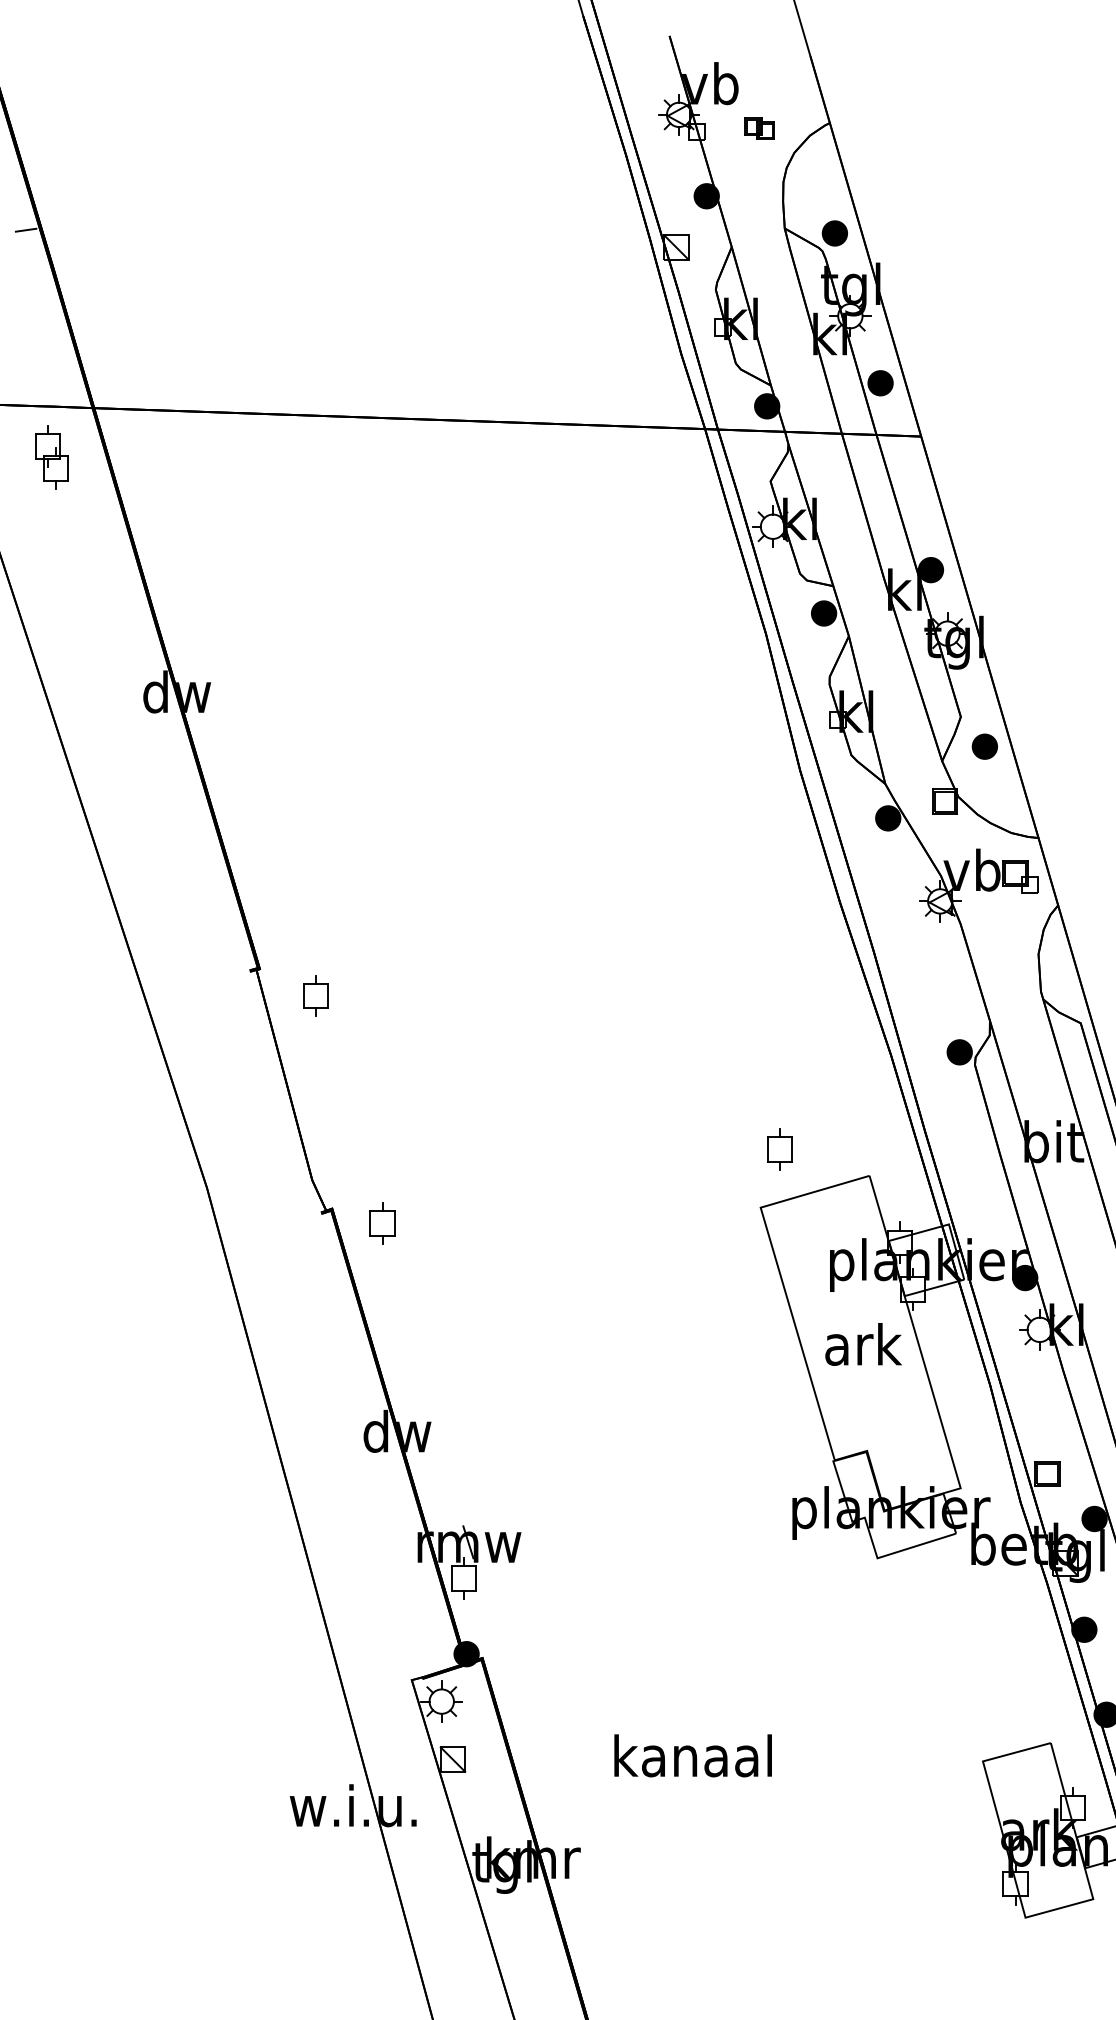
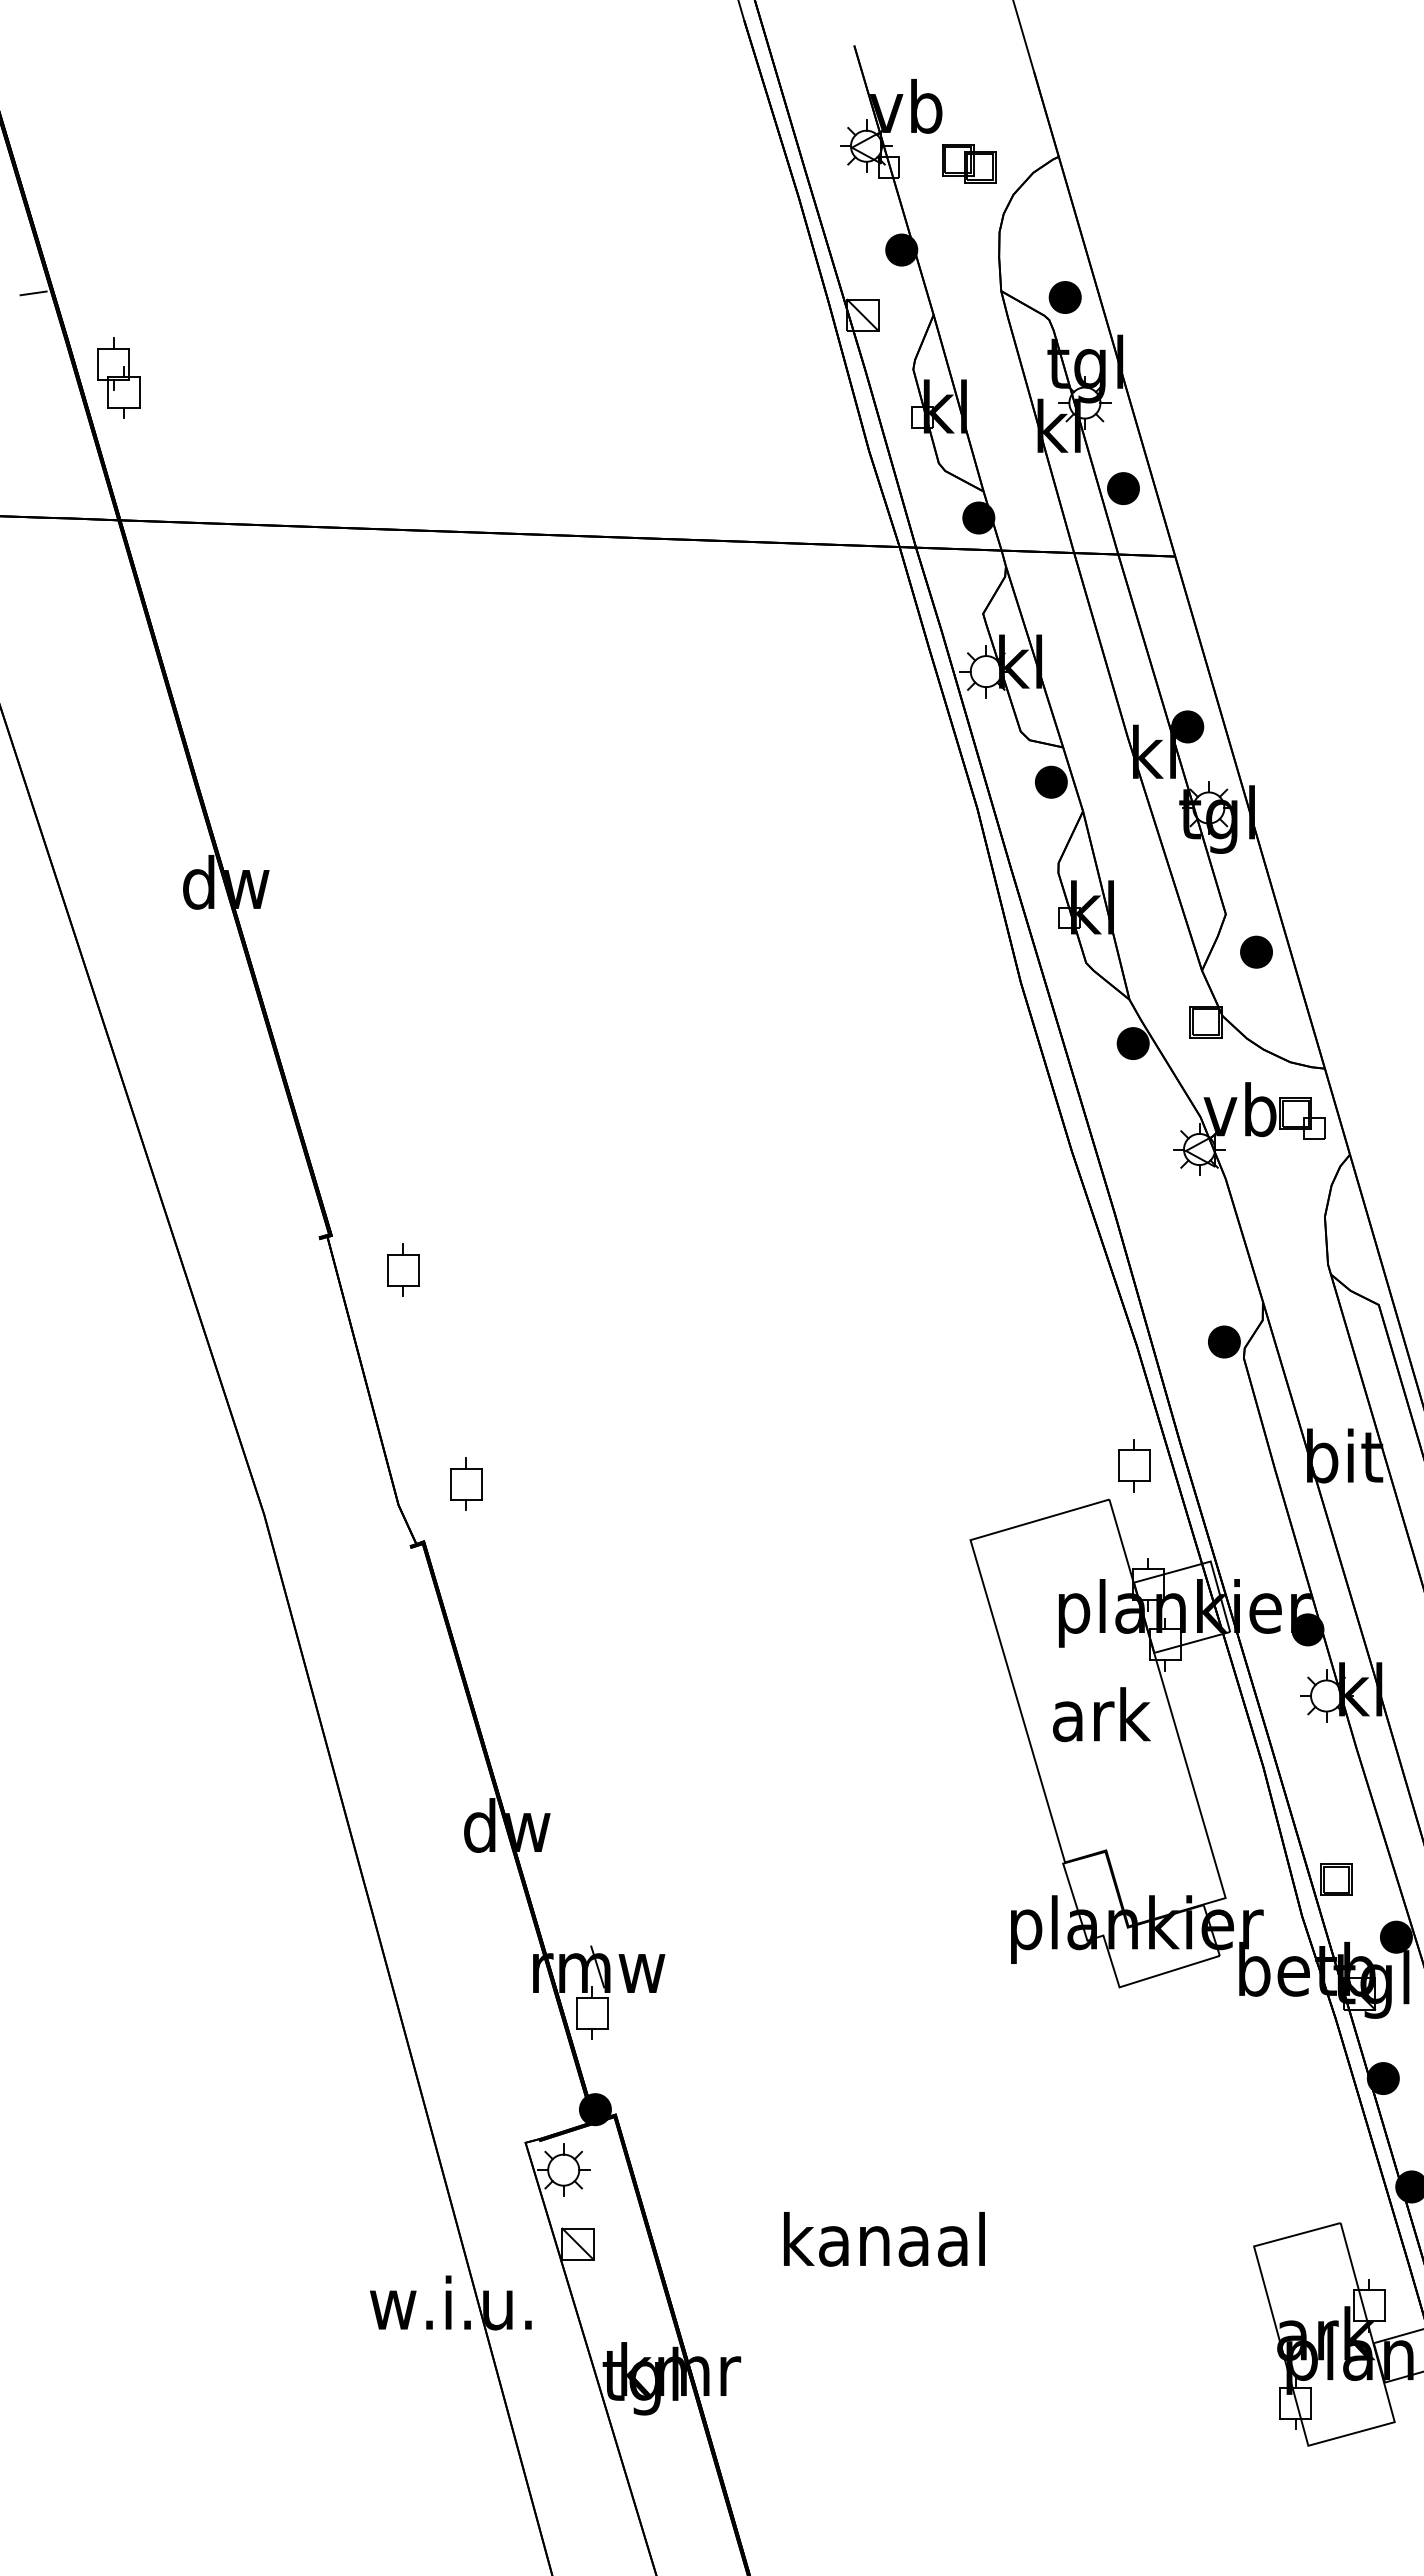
part: (759, 128) -> (969, 163), size x1.43
part: (51, 456) -> (118, 377), moved
part: (780, 1149) -> (1134, 1465), moved
part: (382, 1222) -> (466, 1483), moved

